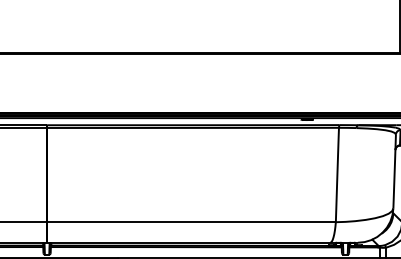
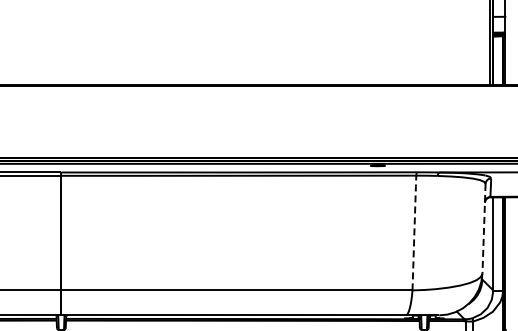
line: (395, 171) -> (484, 228), solid -> dashed
line: (337, 174) -> (414, 232), solid -> dashed

